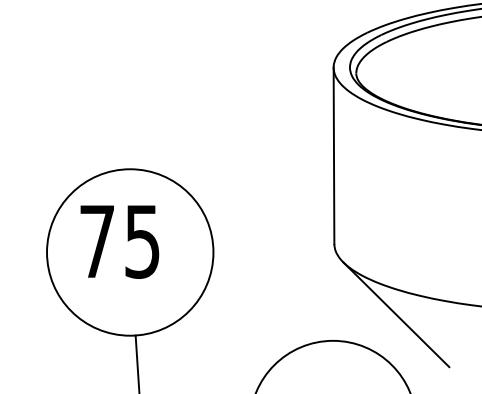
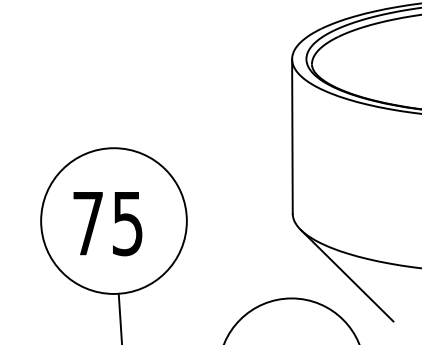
text: (119, 242) -> (107, 224), moved

